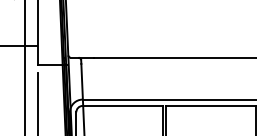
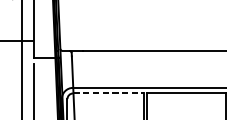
line: (122, 105) -> (108, 93), solid -> dashed

